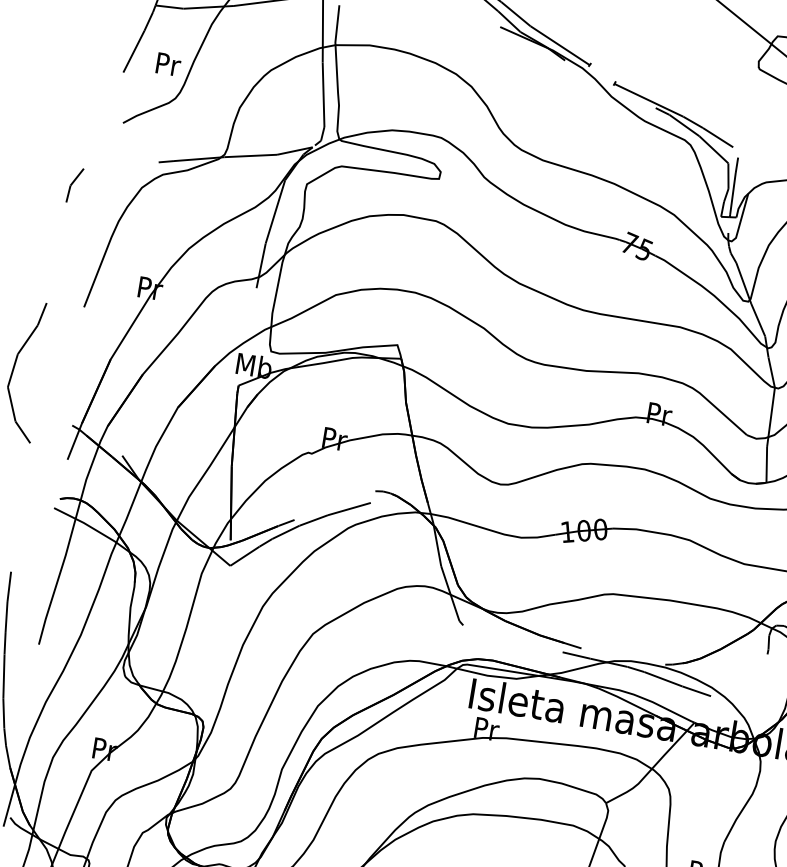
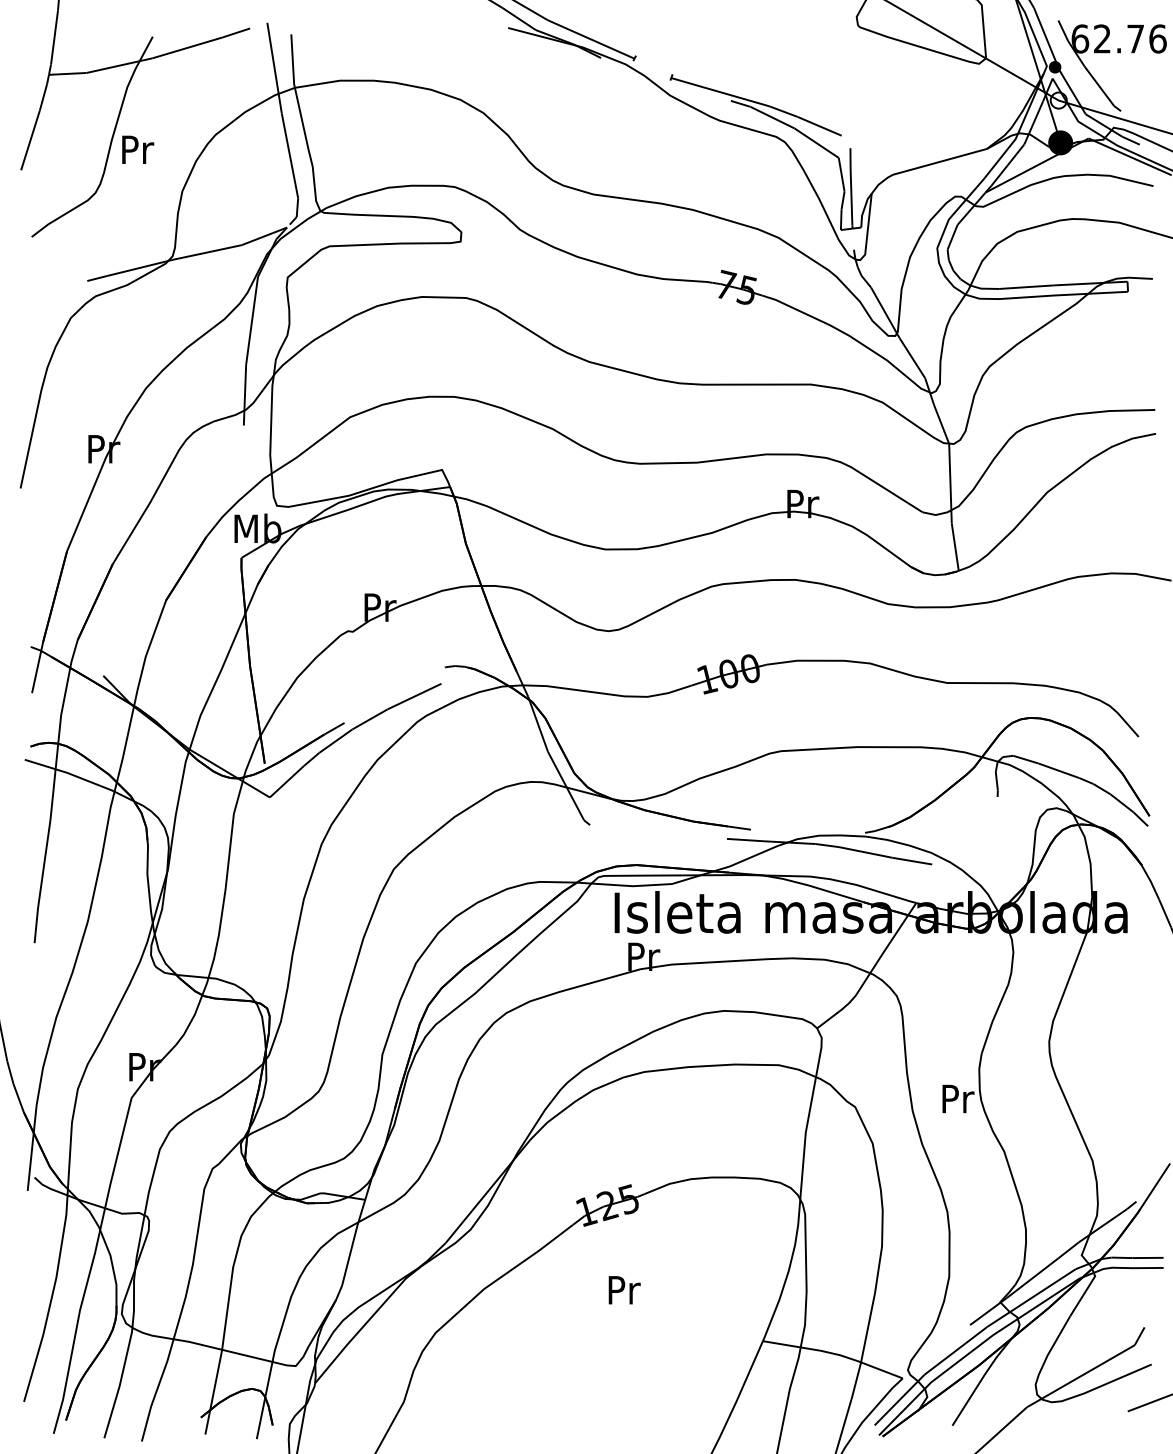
text: (169, 64) -> (138, 149), moved

